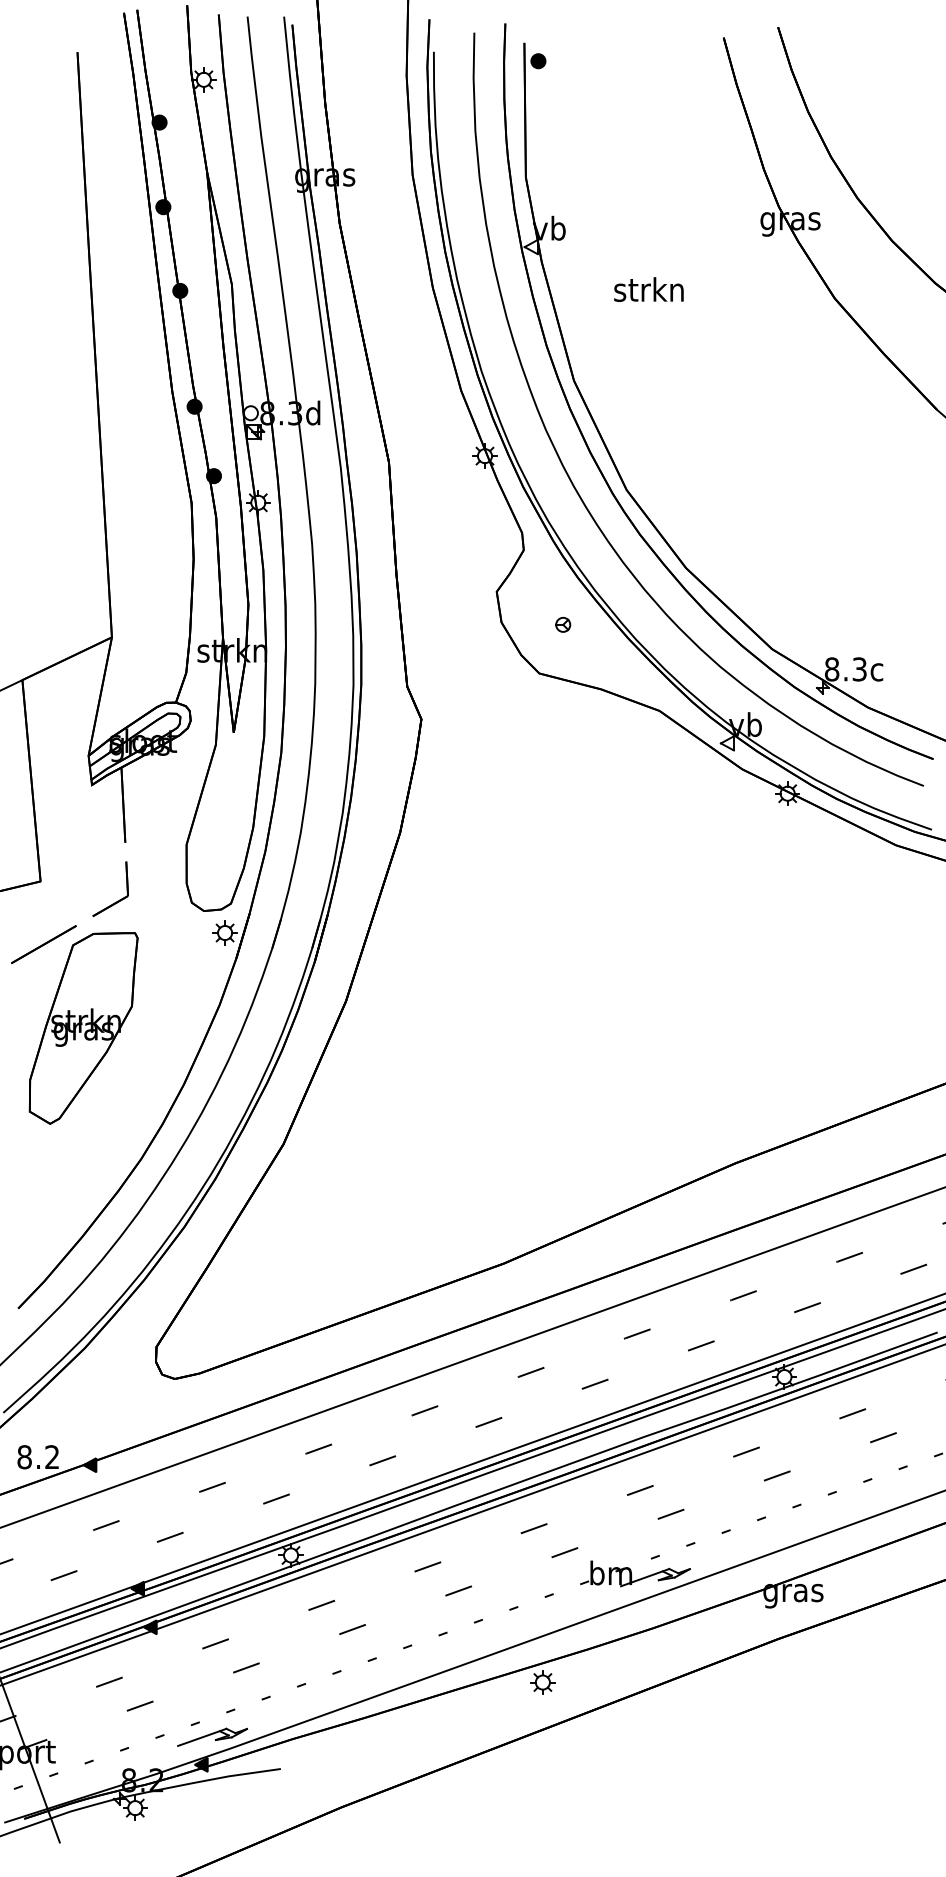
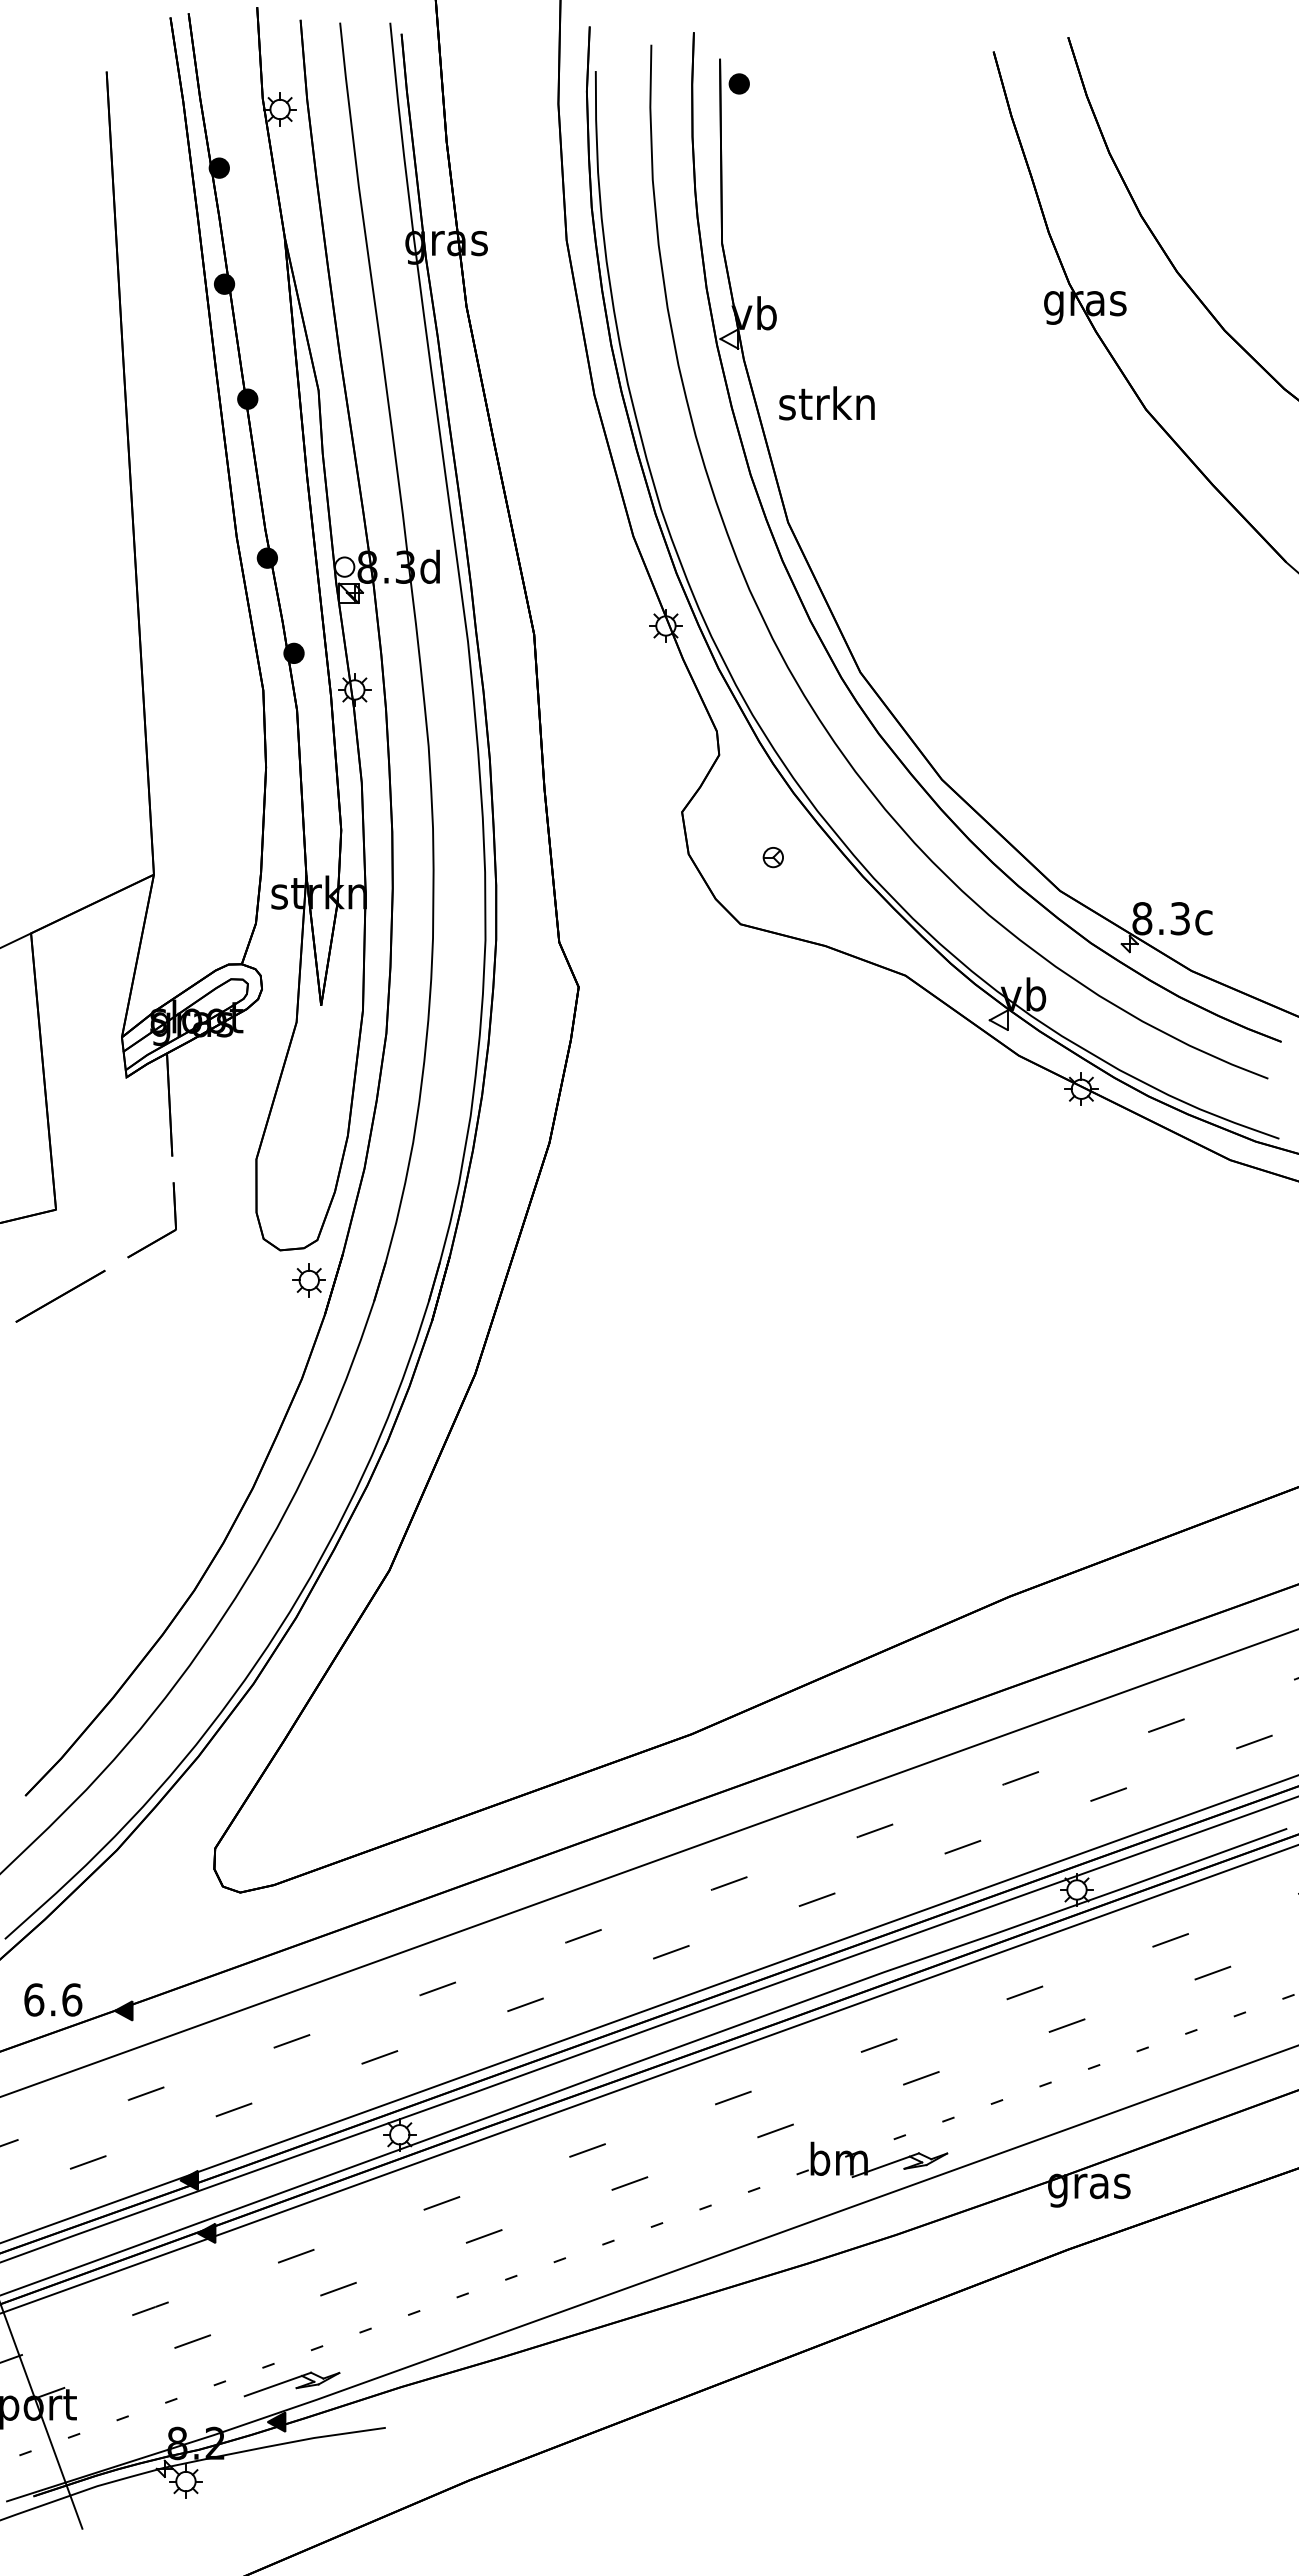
text: (648, 289) -> (826, 403), moved
part: (83, 1028) -> (115, 1411), removed
text: (38, 1456) -> (53, 1999), 8.2 -> 6.6
part: (542, 1682) -> (745, 2308), removed

